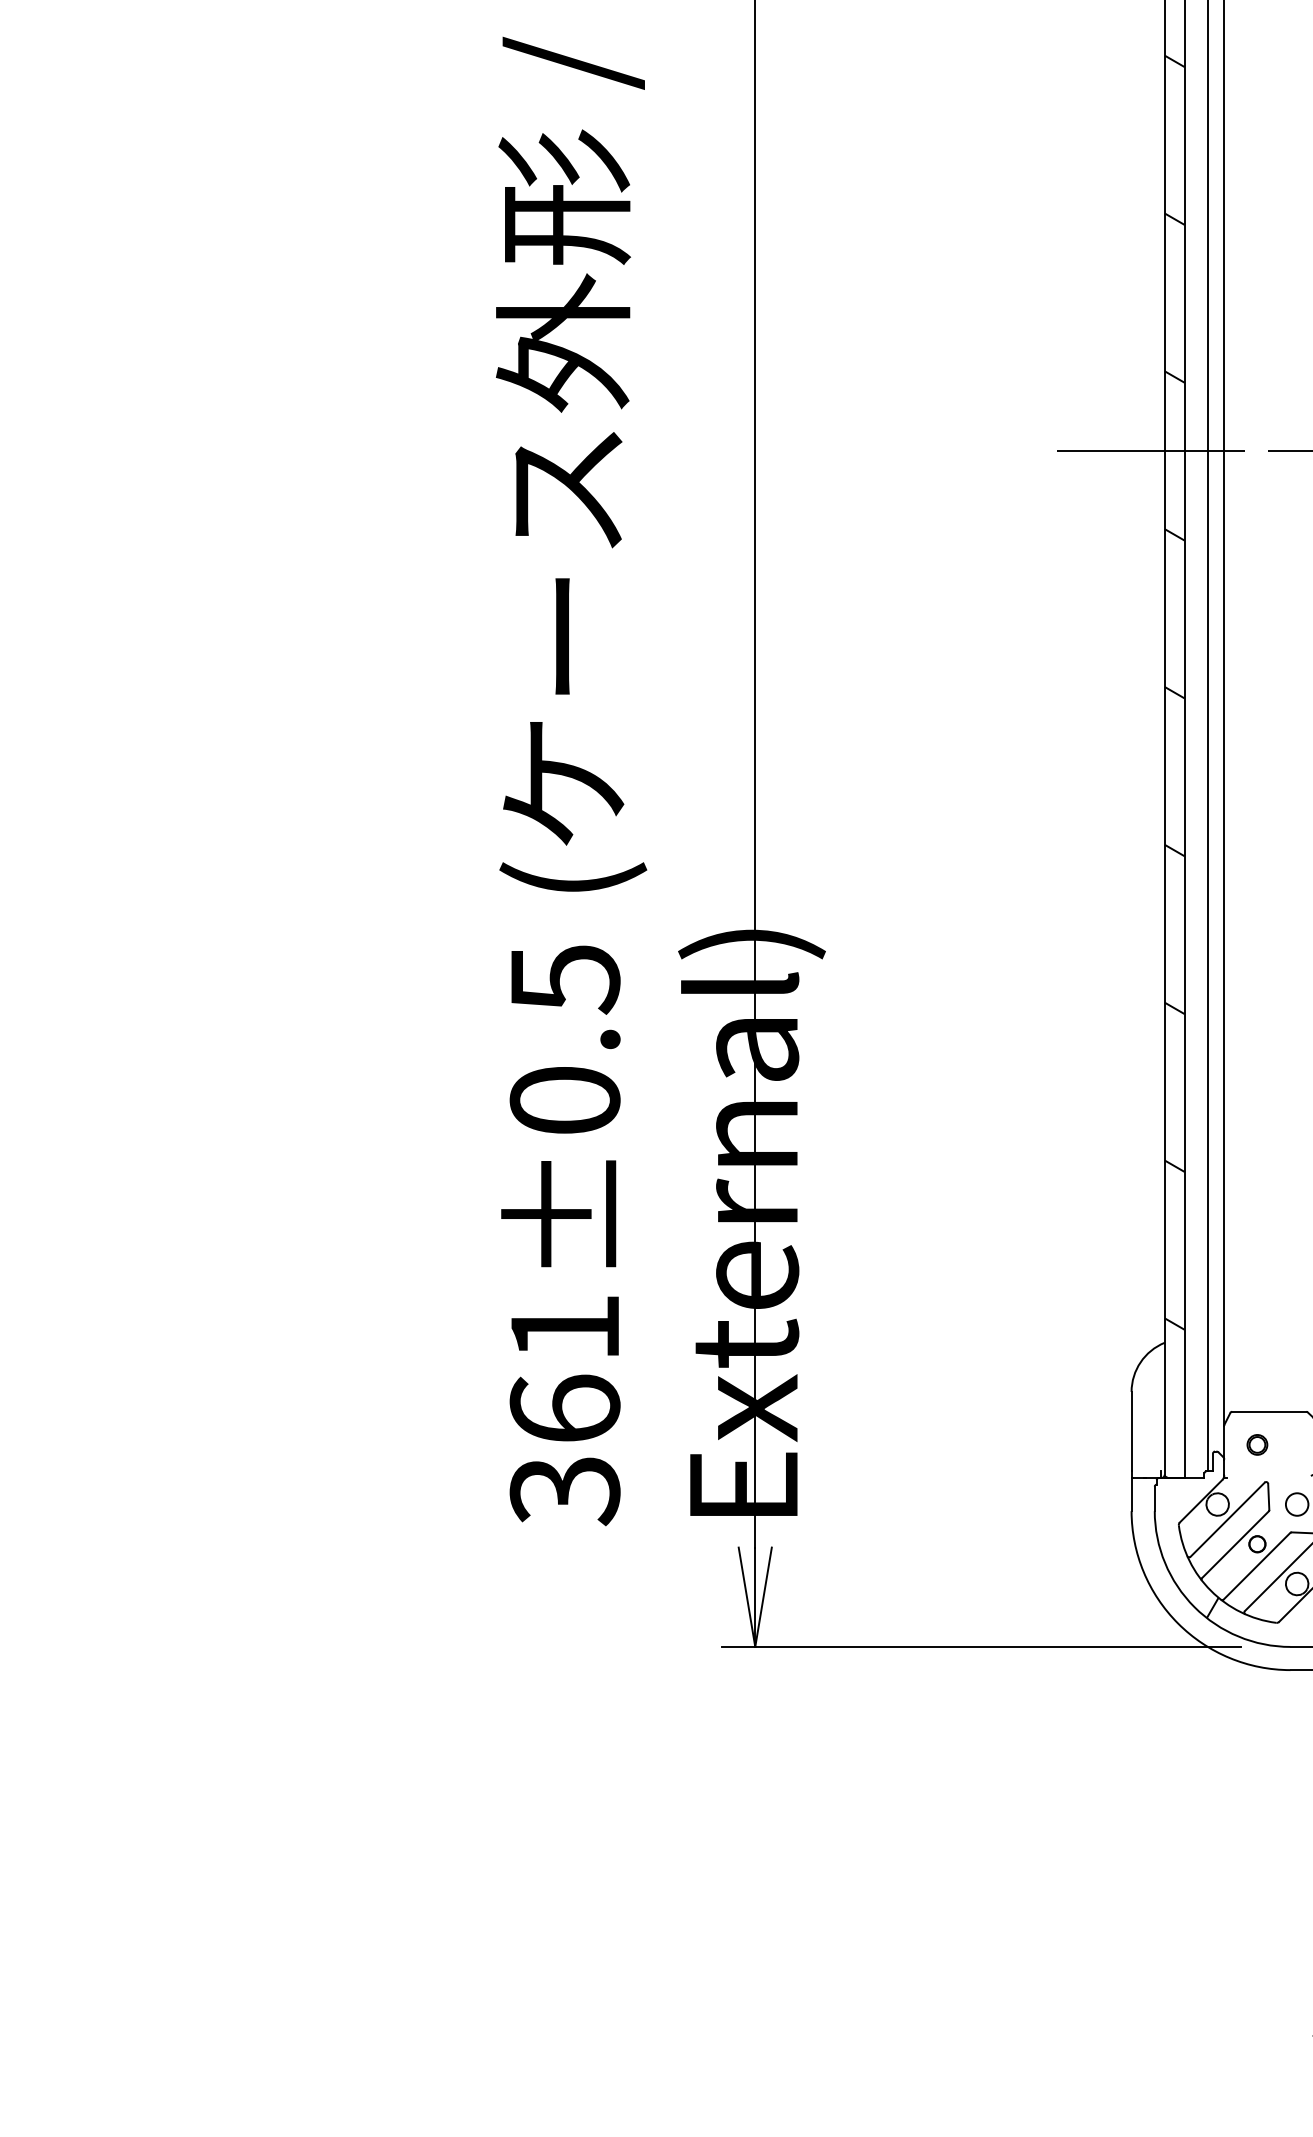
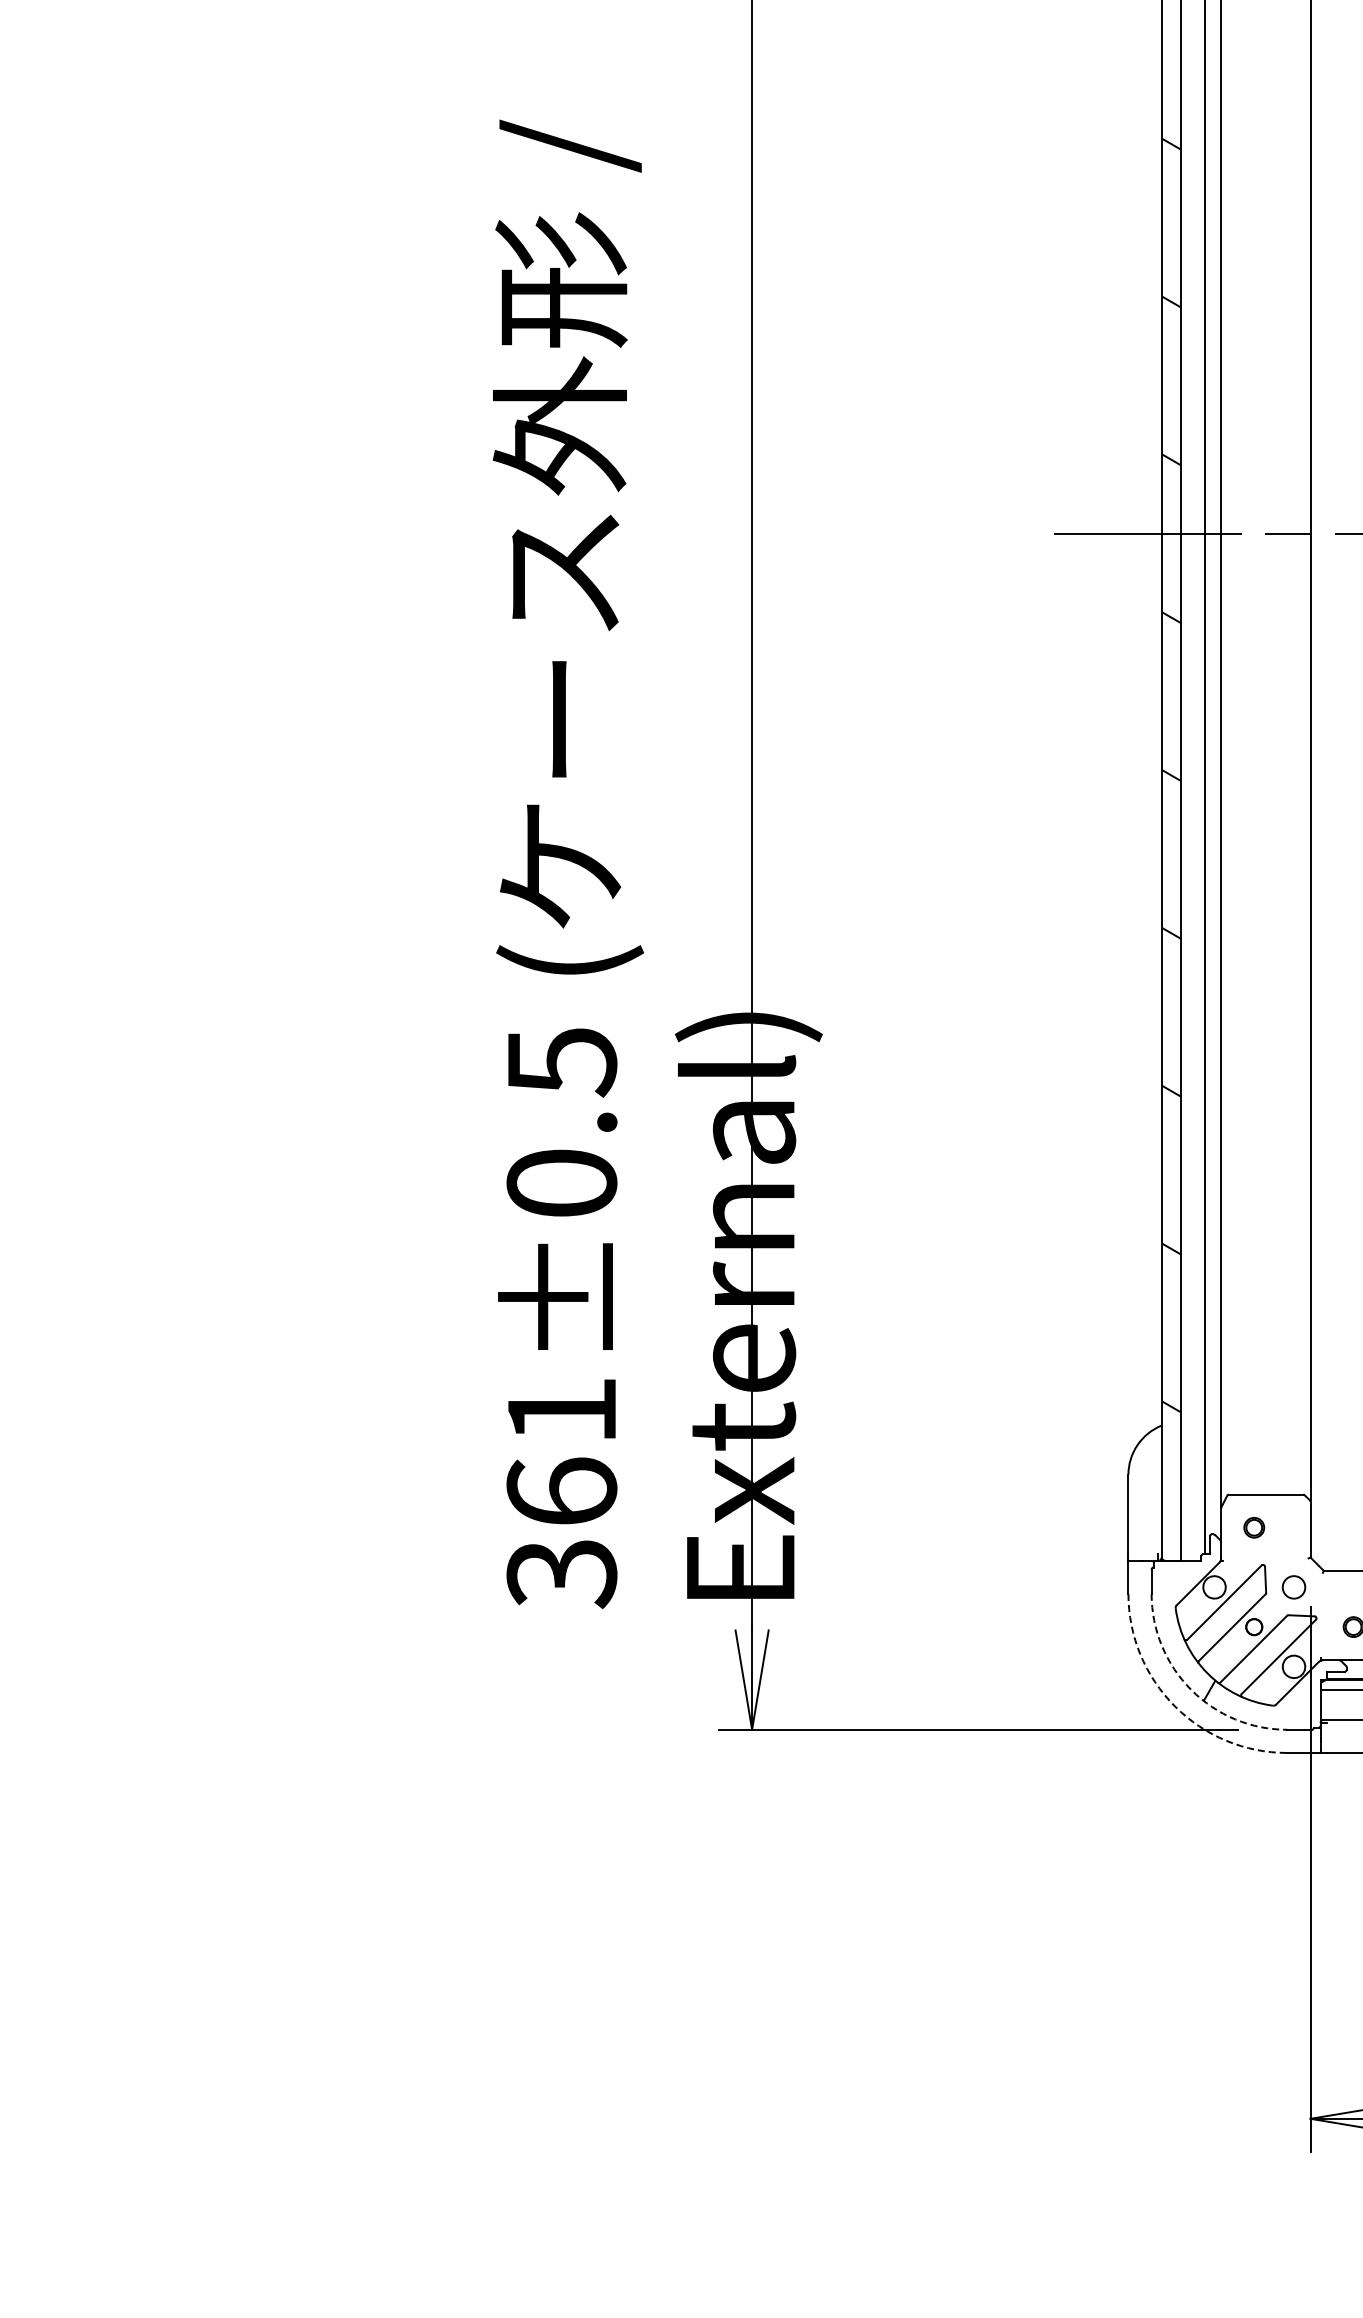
arc: (1194, 1607) -> (1191, 1690), solid -> dashed
arc: (1177, 1623) -> (1174, 1706), solid -> dashed

